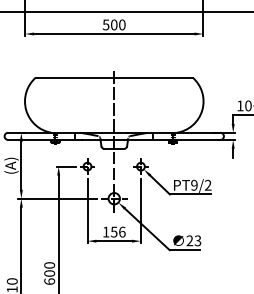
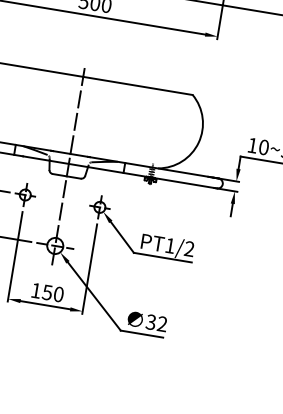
text: (194, 184) -> (170, 244), PT9/2 -> PT1/2
text: (122, 231) -> (59, 293), 156 -> 150
text: (193, 241) -> (155, 324), 23 -> 32

